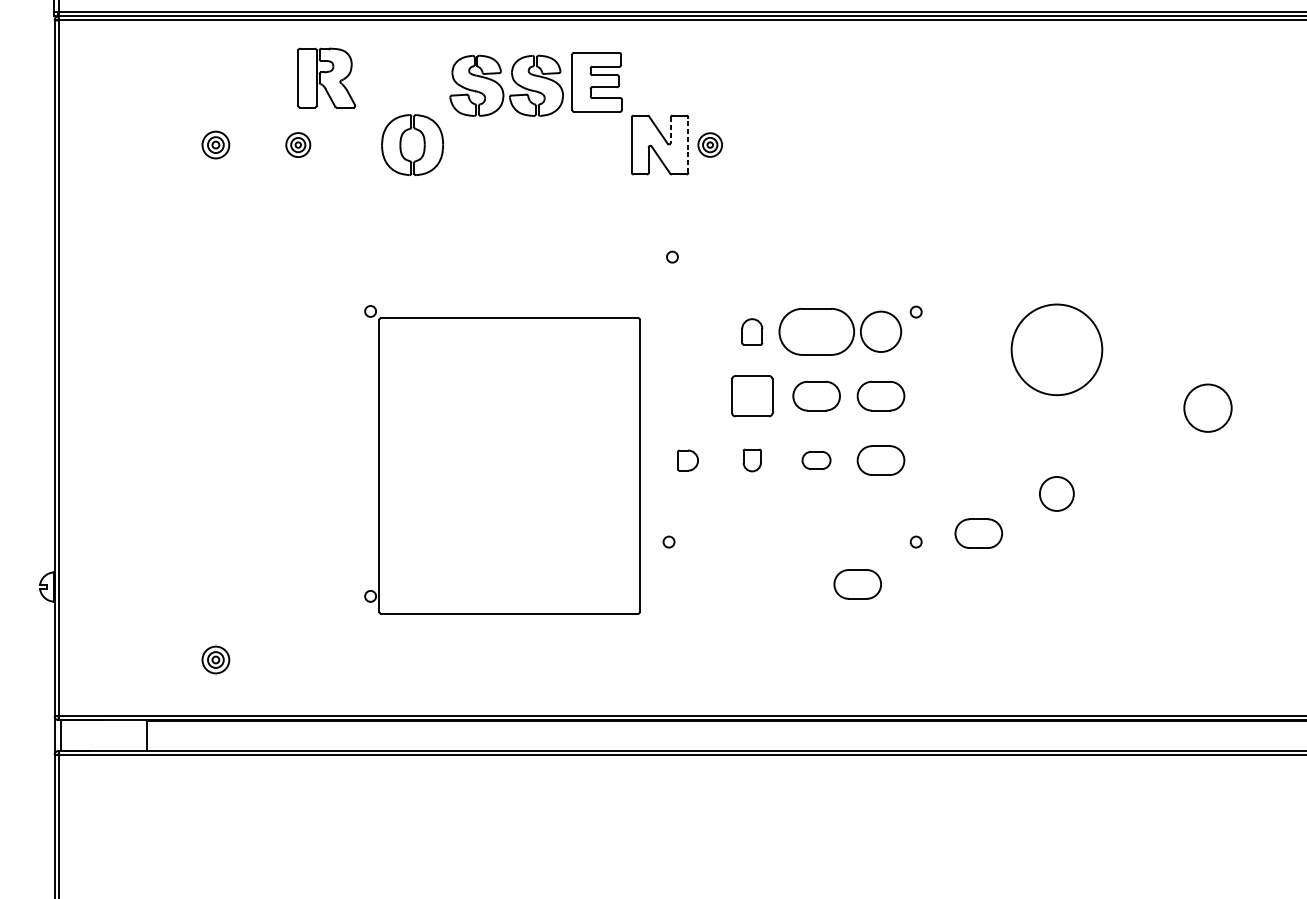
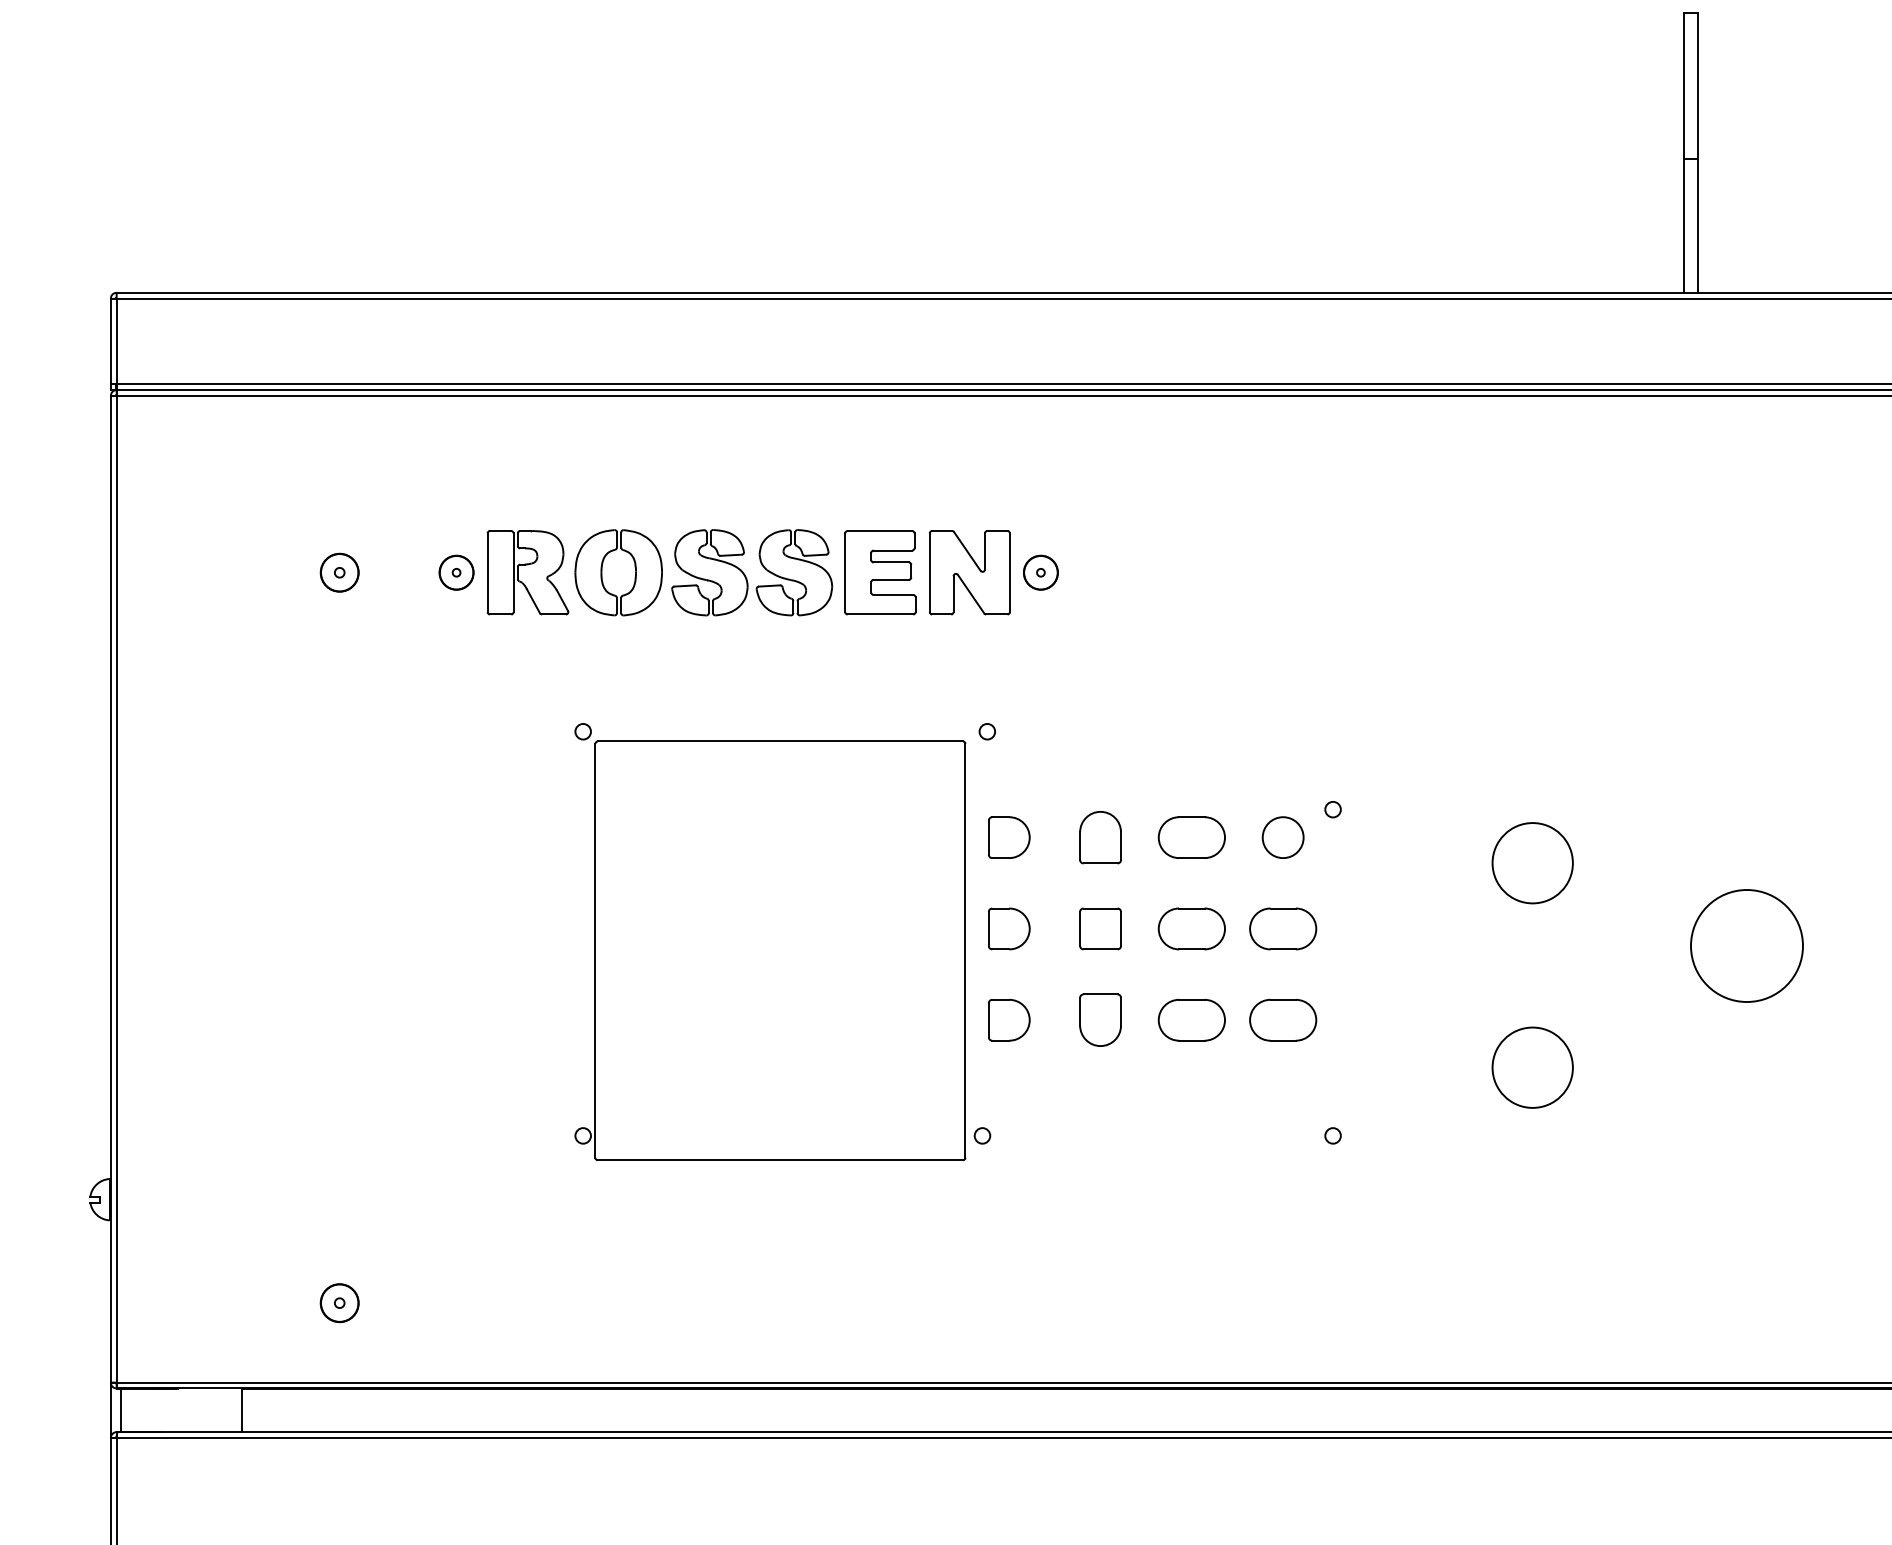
part: (326, 77) -> (527, 572), moved
part: (597, 82) -> (880, 572), moved
part: (502, 88) -> (746, 576), moved
line: (671, 130) -> (985, 551), dashed -> solid
circle: (215, 144) -> (339, 572), size x1.67
circle: (298, 144) -> (456, 572), size x1.67
line: (688, 144) -> (1009, 572), dashed -> solid
circle: (709, 144) -> (1040, 572), size x1.67
part: (688, 331) -> (1009, 837), added
part: (752, 331) -> (1100, 837), size x1.43
part: (816, 331) -> (1191, 837), size x0.62
circle: (880, 331) -> (1282, 837), size x0.71
circle: (1056, 350) -> (1532, 863), size x0.62
part: (688, 395) -> (1009, 928), added
part: (752, 395) -> (1100, 928), size x0.71
circle: (1207, 408) -> (1746, 946), size x1.67
part: (502, 460) -> (770, 942), moved
part: (688, 460) -> (1009, 1020), size x1.43
part: (752, 460) -> (1100, 1019), size x1.67
part: (816, 460) -> (1191, 1019), size x1.67
circle: (1056, 493) -> (1532, 1067), size x1.67
part: (978, 533) -> (1421, 1123), removed
part: (857, 584) -> (1250, 1195), removed
circle: (215, 659) -> (339, 1302), size x1.67

